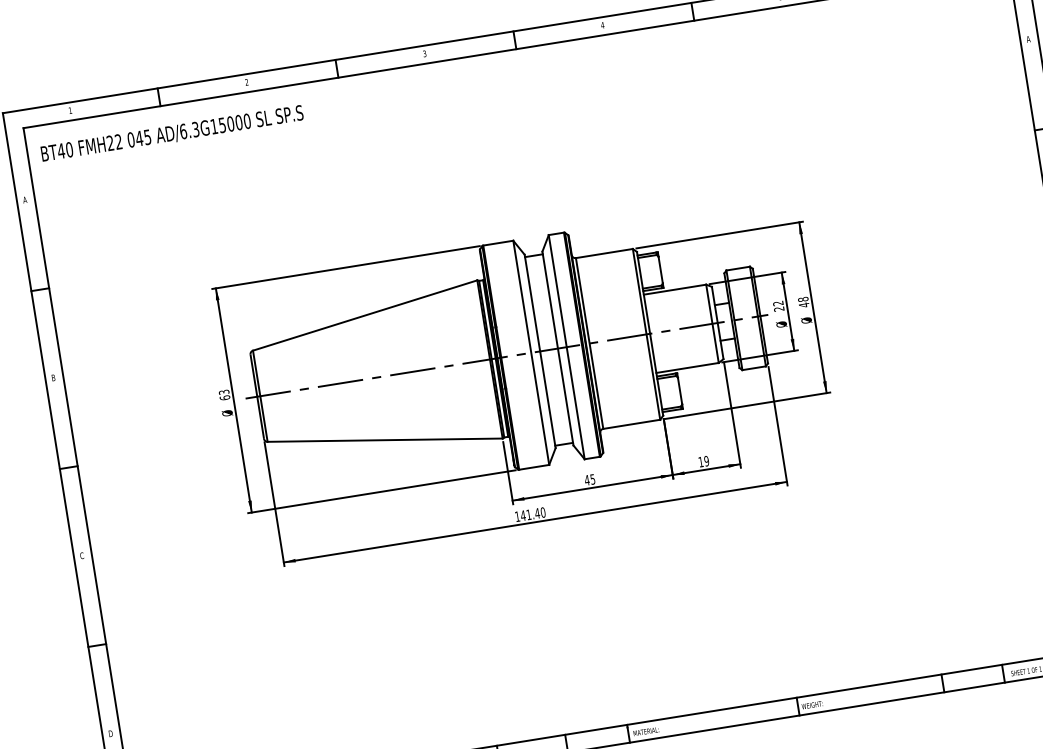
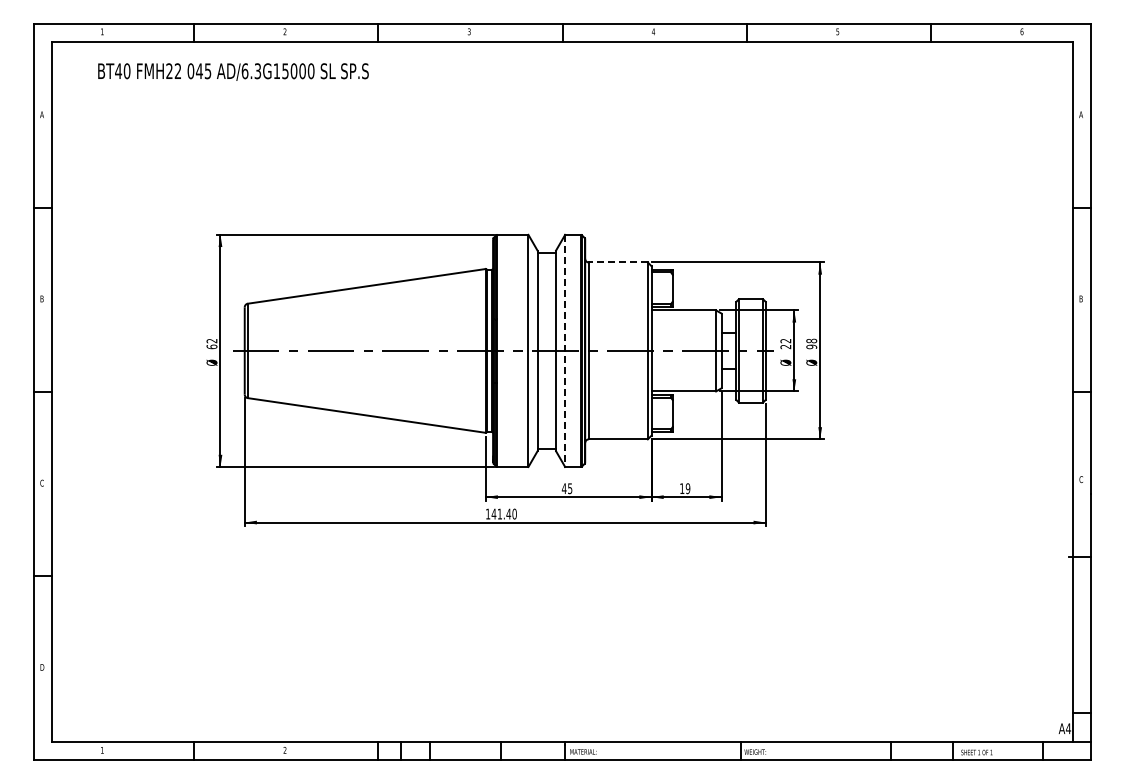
text: (172, 133) -> (233, 71), moved
line: (603, 253) -> (617, 262), solid -> dashed
text: (803, 304) -> (811, 346), 48 -> 98
line: (567, 347) -> (565, 351), solid -> dashed
text: (224, 391) -> (212, 340), 63 -> 62

